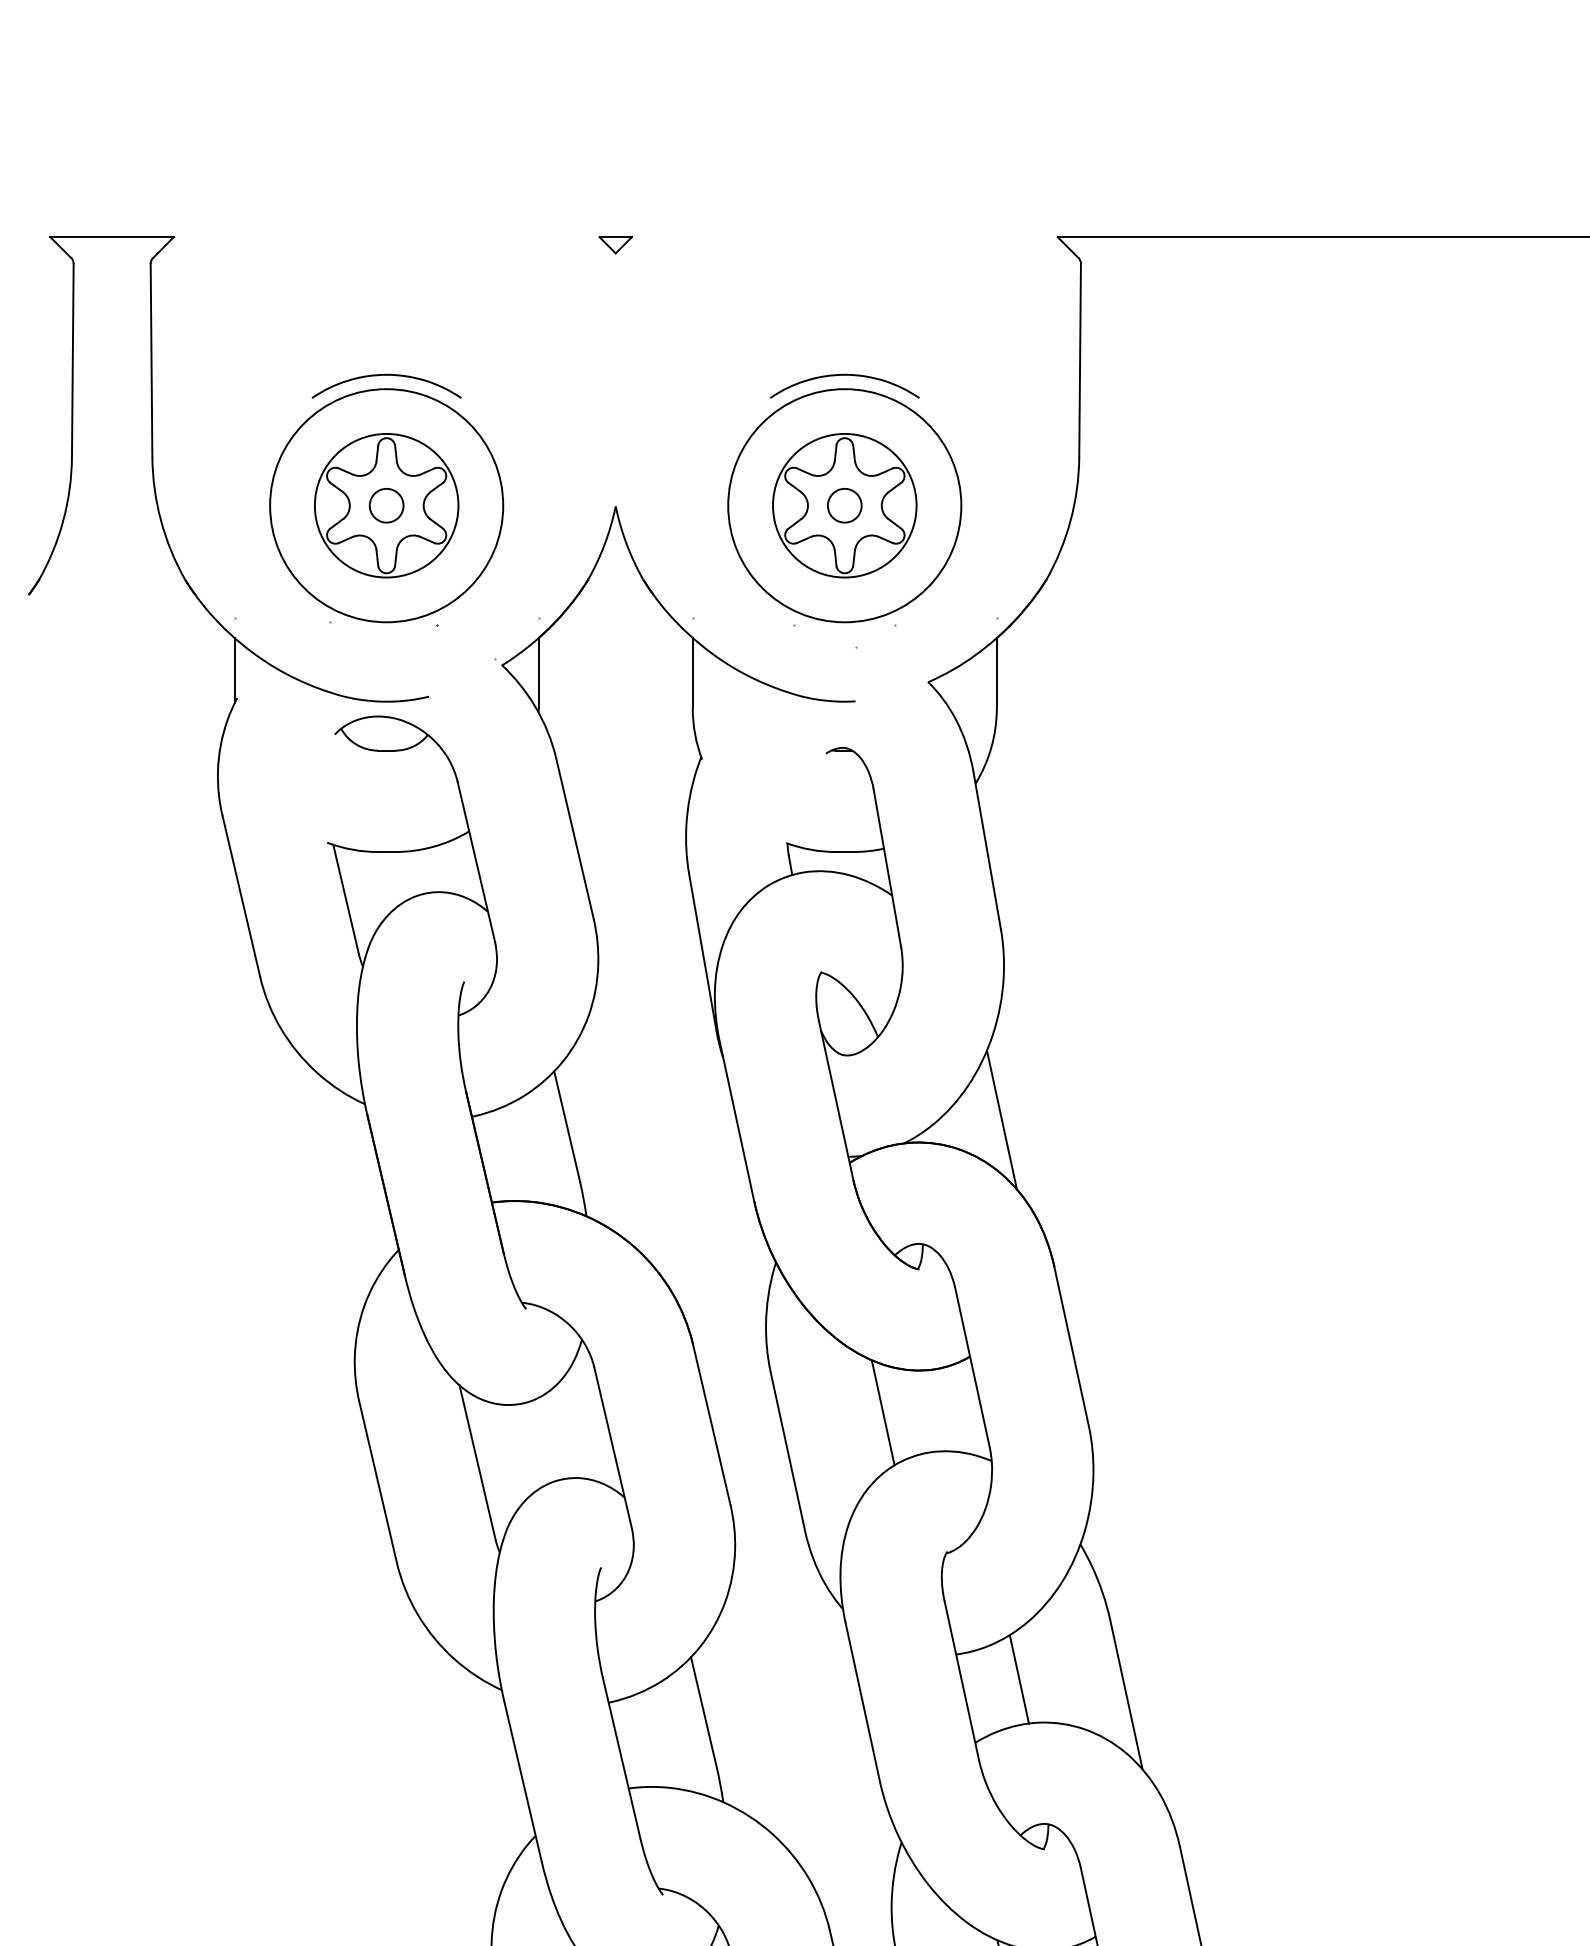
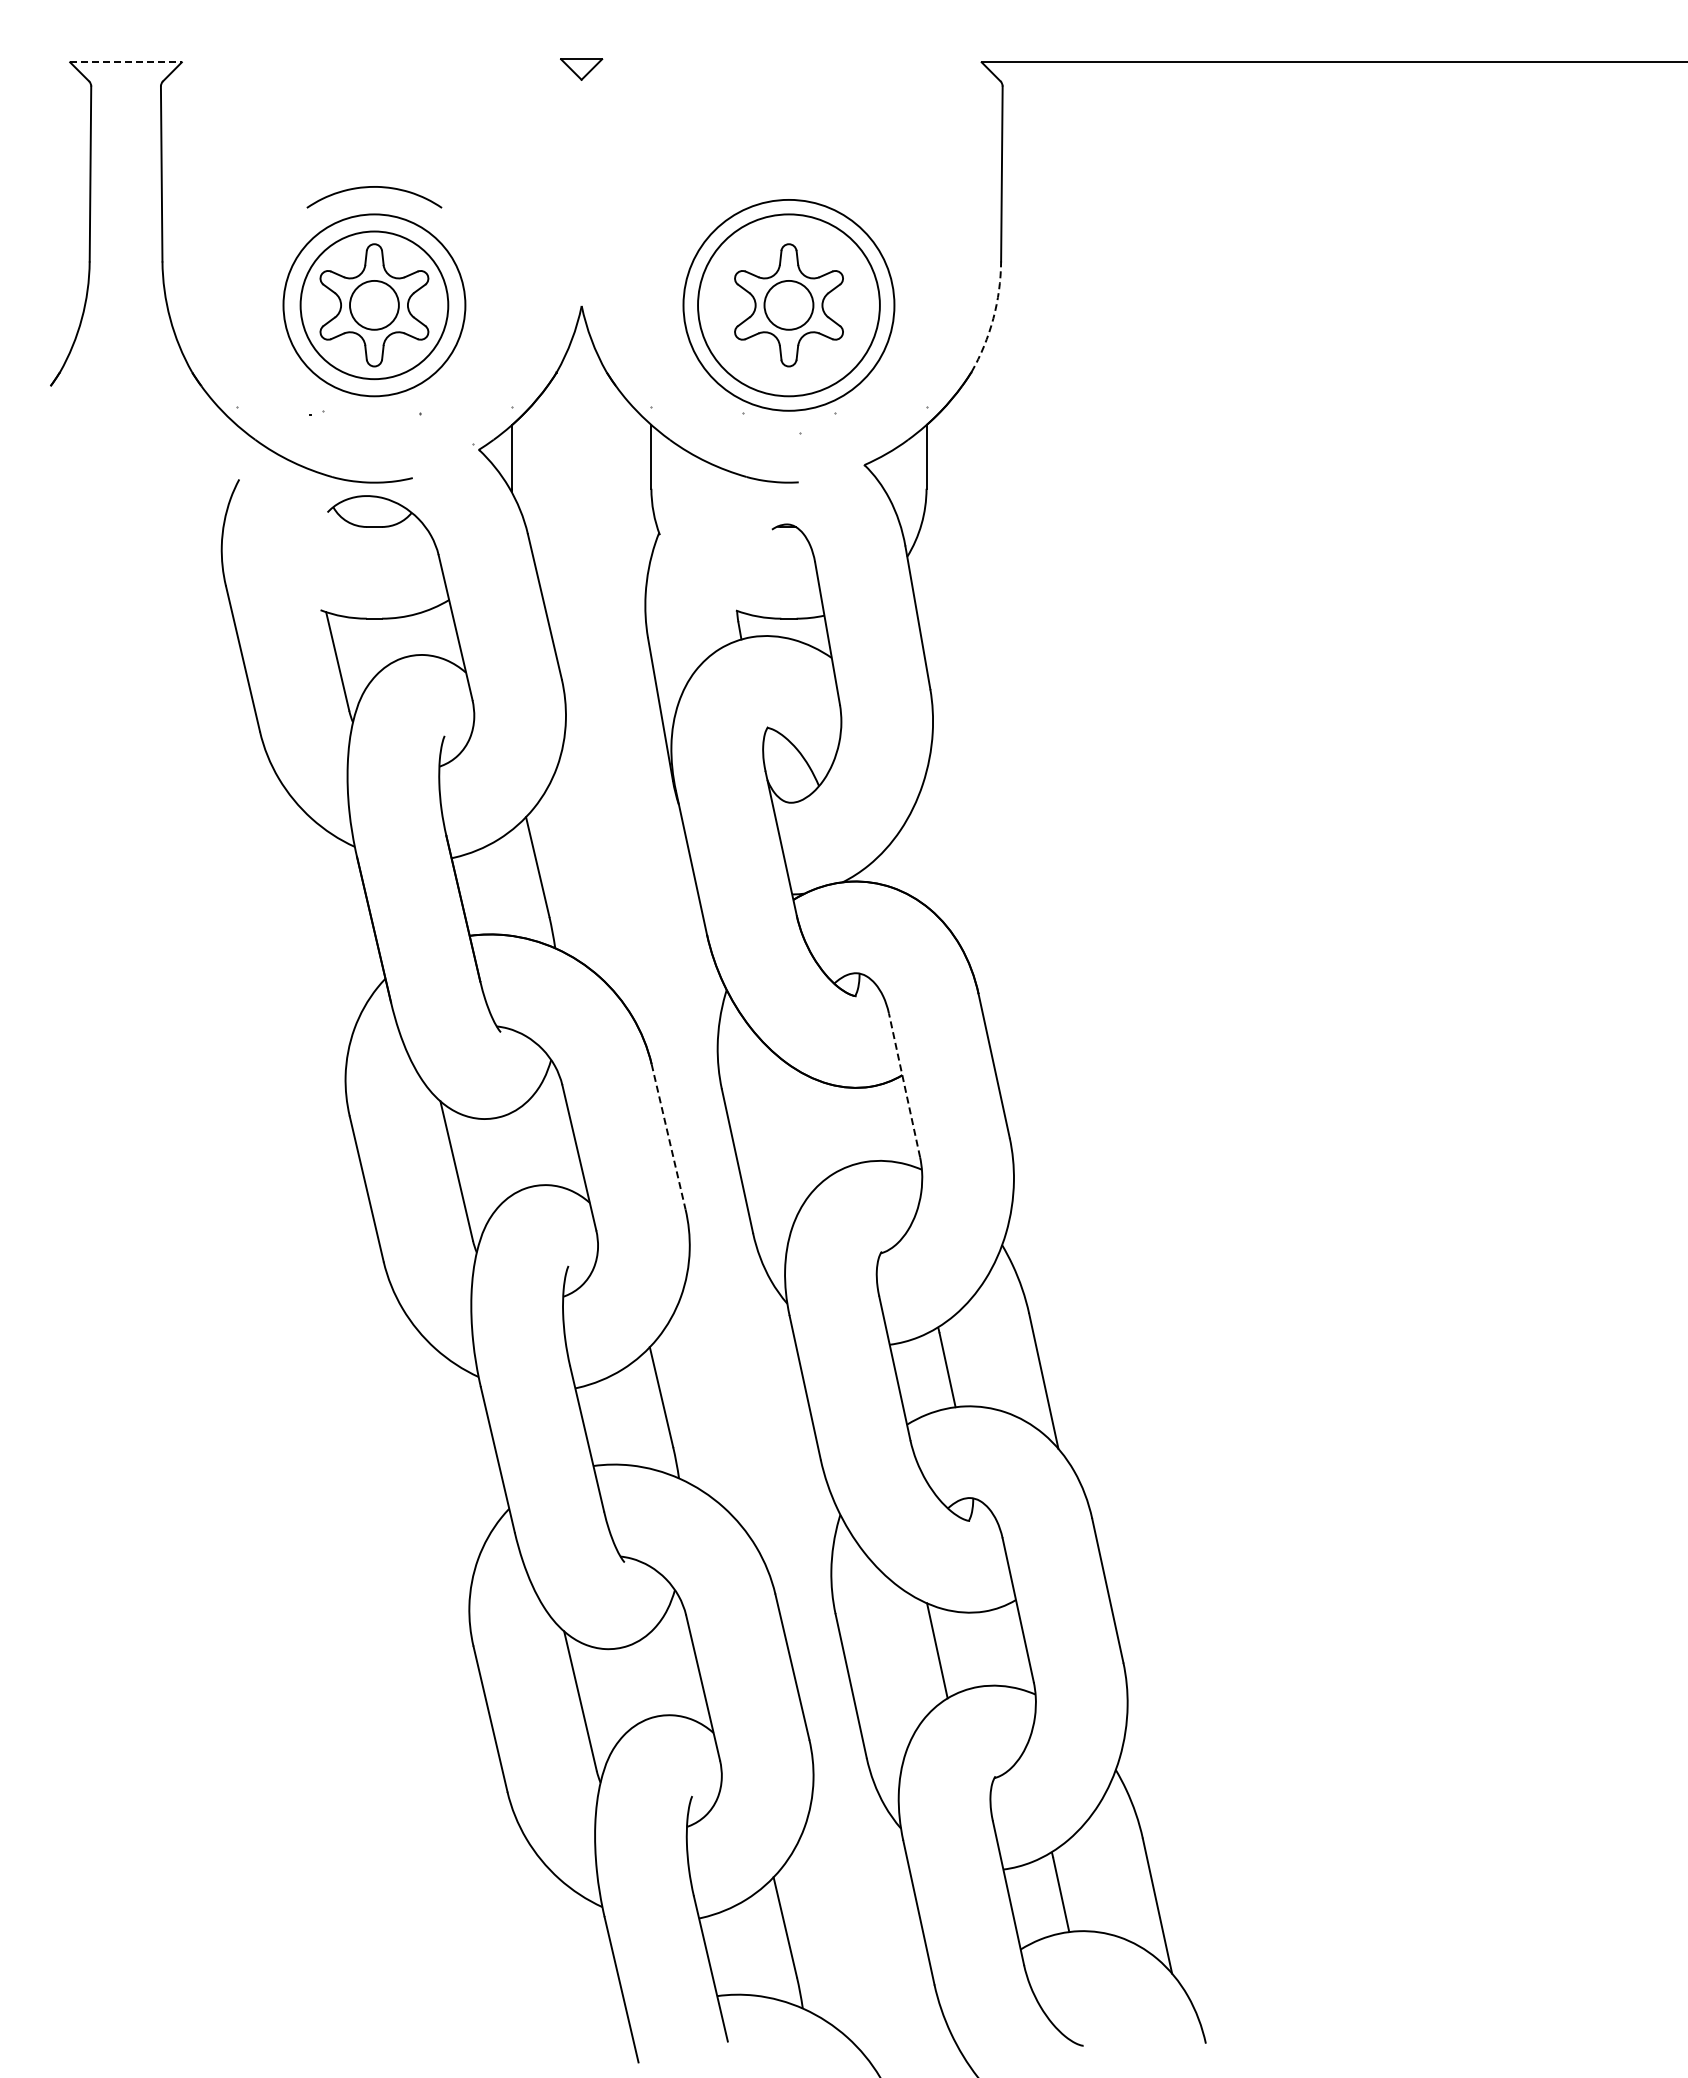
line: (112, 237) -> (126, 62), solid -> dashed
part: (615, 245) -> (581, 69), size x1.4
curve: (844, 375) -> (788, 187), removed
circle: (386, 504) -> (374, 304), size x0.7
circle: (386, 505) -> (374, 305), size x1.4
circle: (386, 505) -> (374, 305), size x1.6
circle: (844, 505) -> (788, 305), size x1.4
circle: (844, 505) -> (788, 305), size x1.6
arc: (1070, 520) -> (993, 318), solid -> dashed
line: (234, 670) -> (236, 454), removed
line: (1001, 1119) -> (930, 860), removed
line: (972, 1367) -> (904, 1085), solid -> dashed
line: (882, 1412) -> (823, 1125), removed
line: (711, 1424) -> (668, 1136), solid -> dashed

